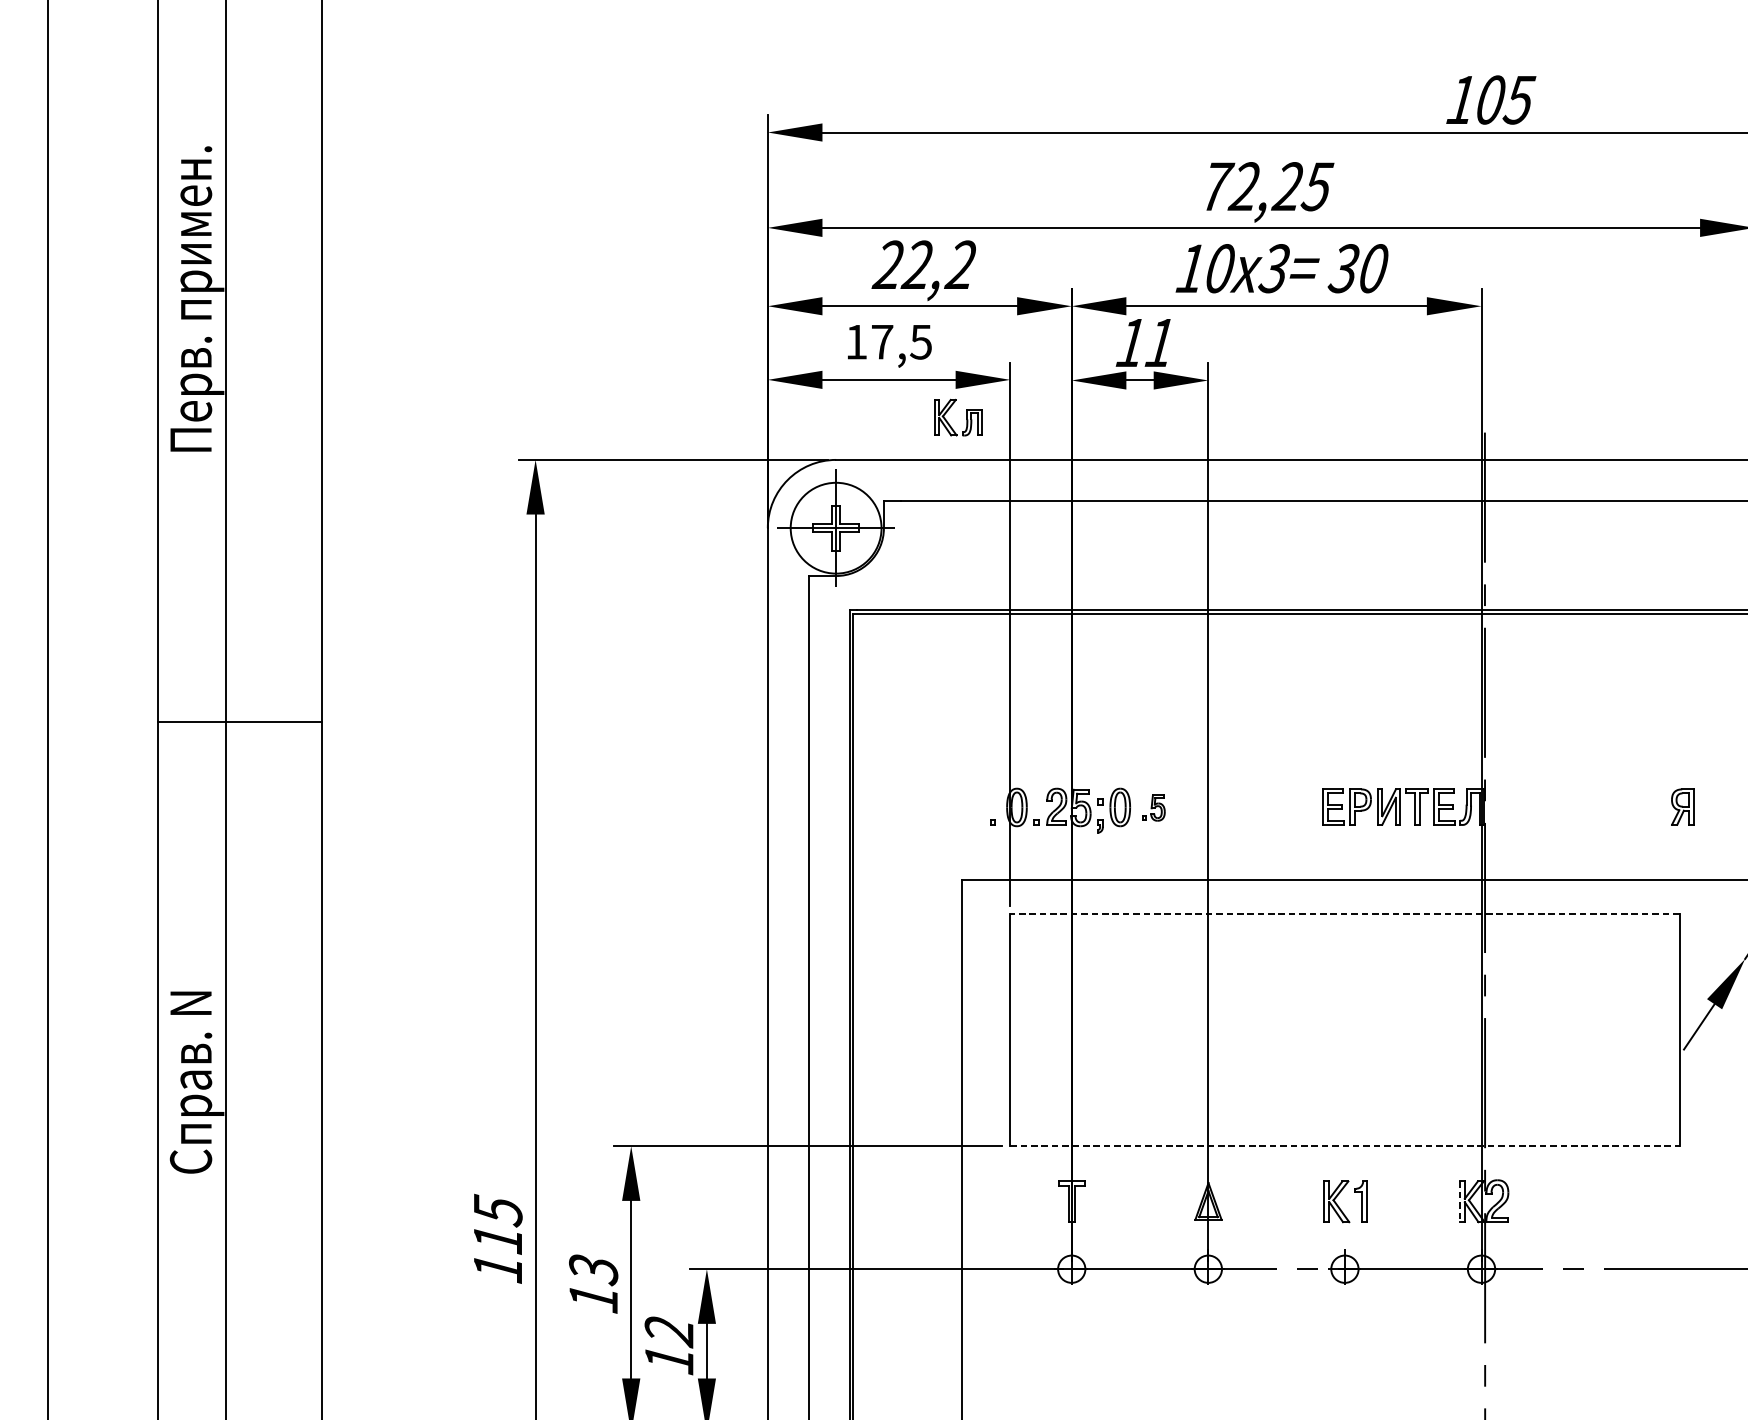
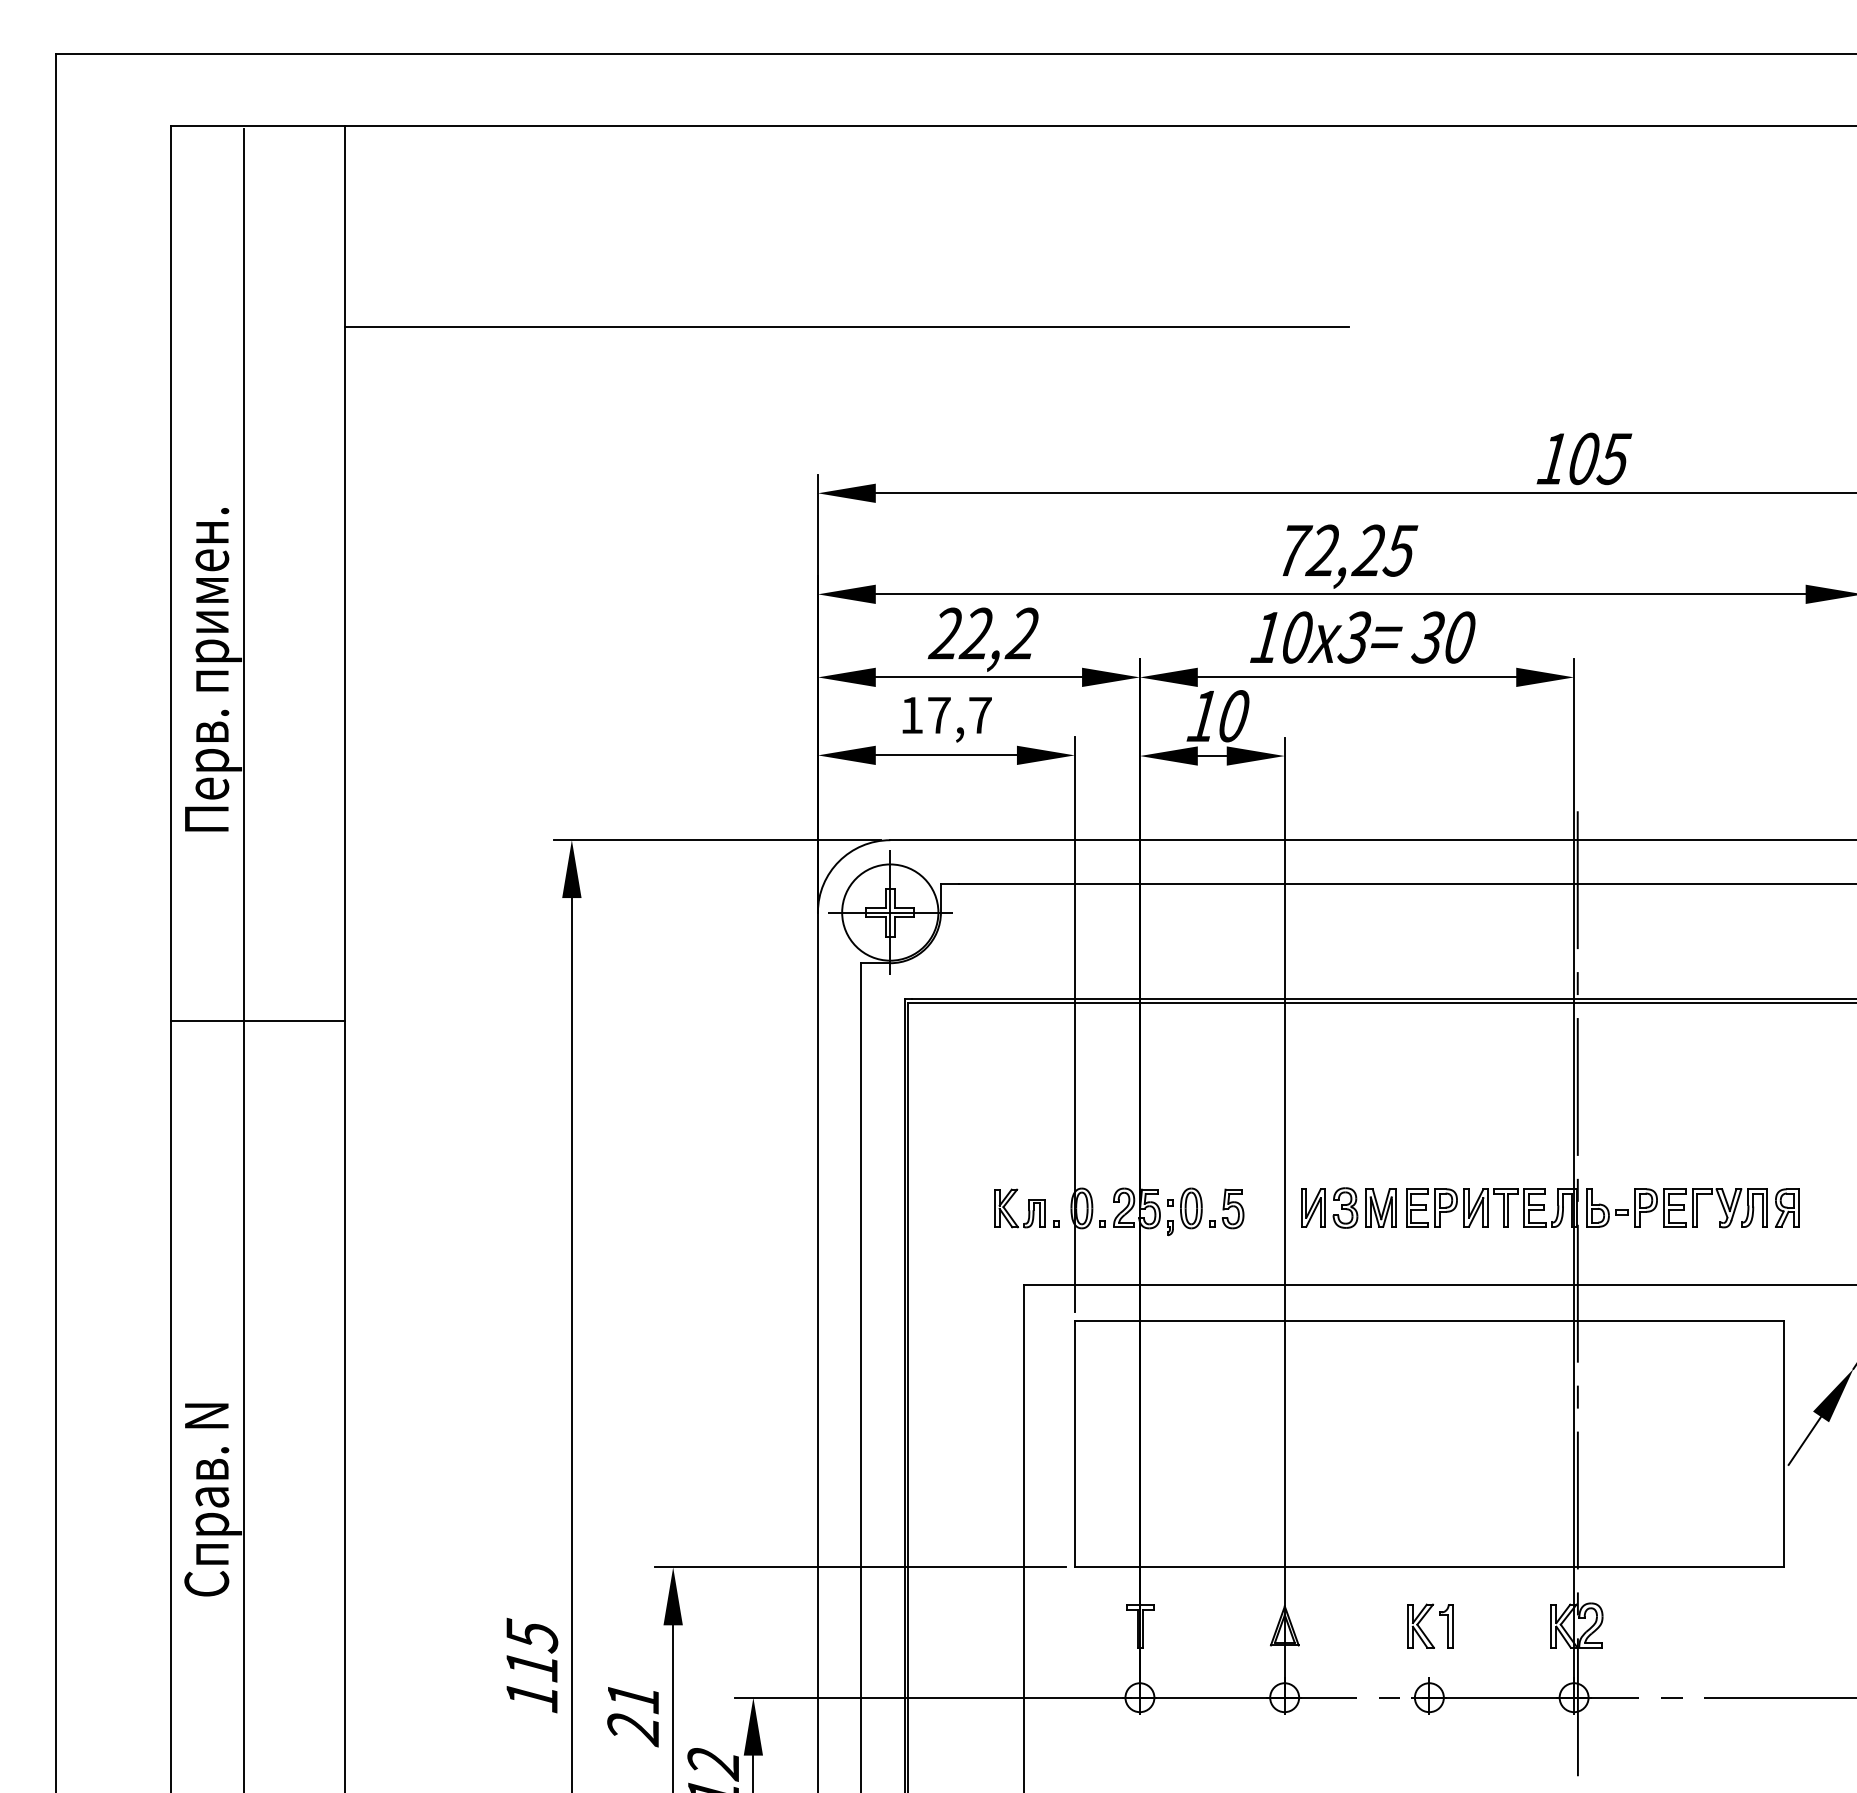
text: (920, 342) -> (979, 715), 17,5 -> 17,7
text: (1160, 343) -> (1233, 716), 11 -> 10
part: (966, 417) -> (1028, 1208), moved
line: (239, 722) -> (258, 1021), moved
part: (1268, 806) -> (1348, 1207), added
part: (1153, 807) -> (1226, 1208), size x1.43
part: (1578, 807) -> (1676, 1208), added
line: (1345, 914) -> (1429, 1321), dashed -> solid
line: (1345, 1146) -> (1429, 1567), dashed -> solid
line: (1459, 1202) -> (1550, 1626), dashed -> solid
text: (593, 1285) -> (633, 1714), 13 -> 21

